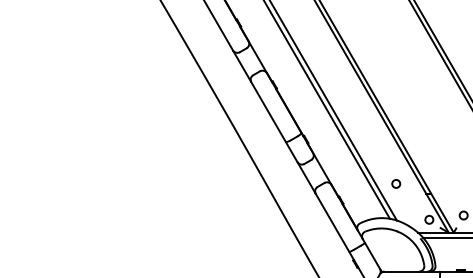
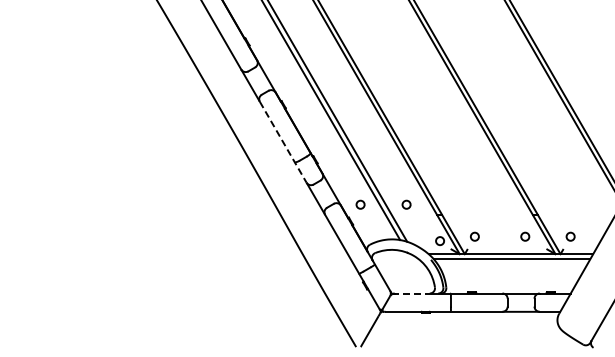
line: (274, 122) -> (283, 142), solid -> dashed
circle: (350, 183) -> (360, 204), added
line: (401, 271) -> (411, 293), solid -> dashed

